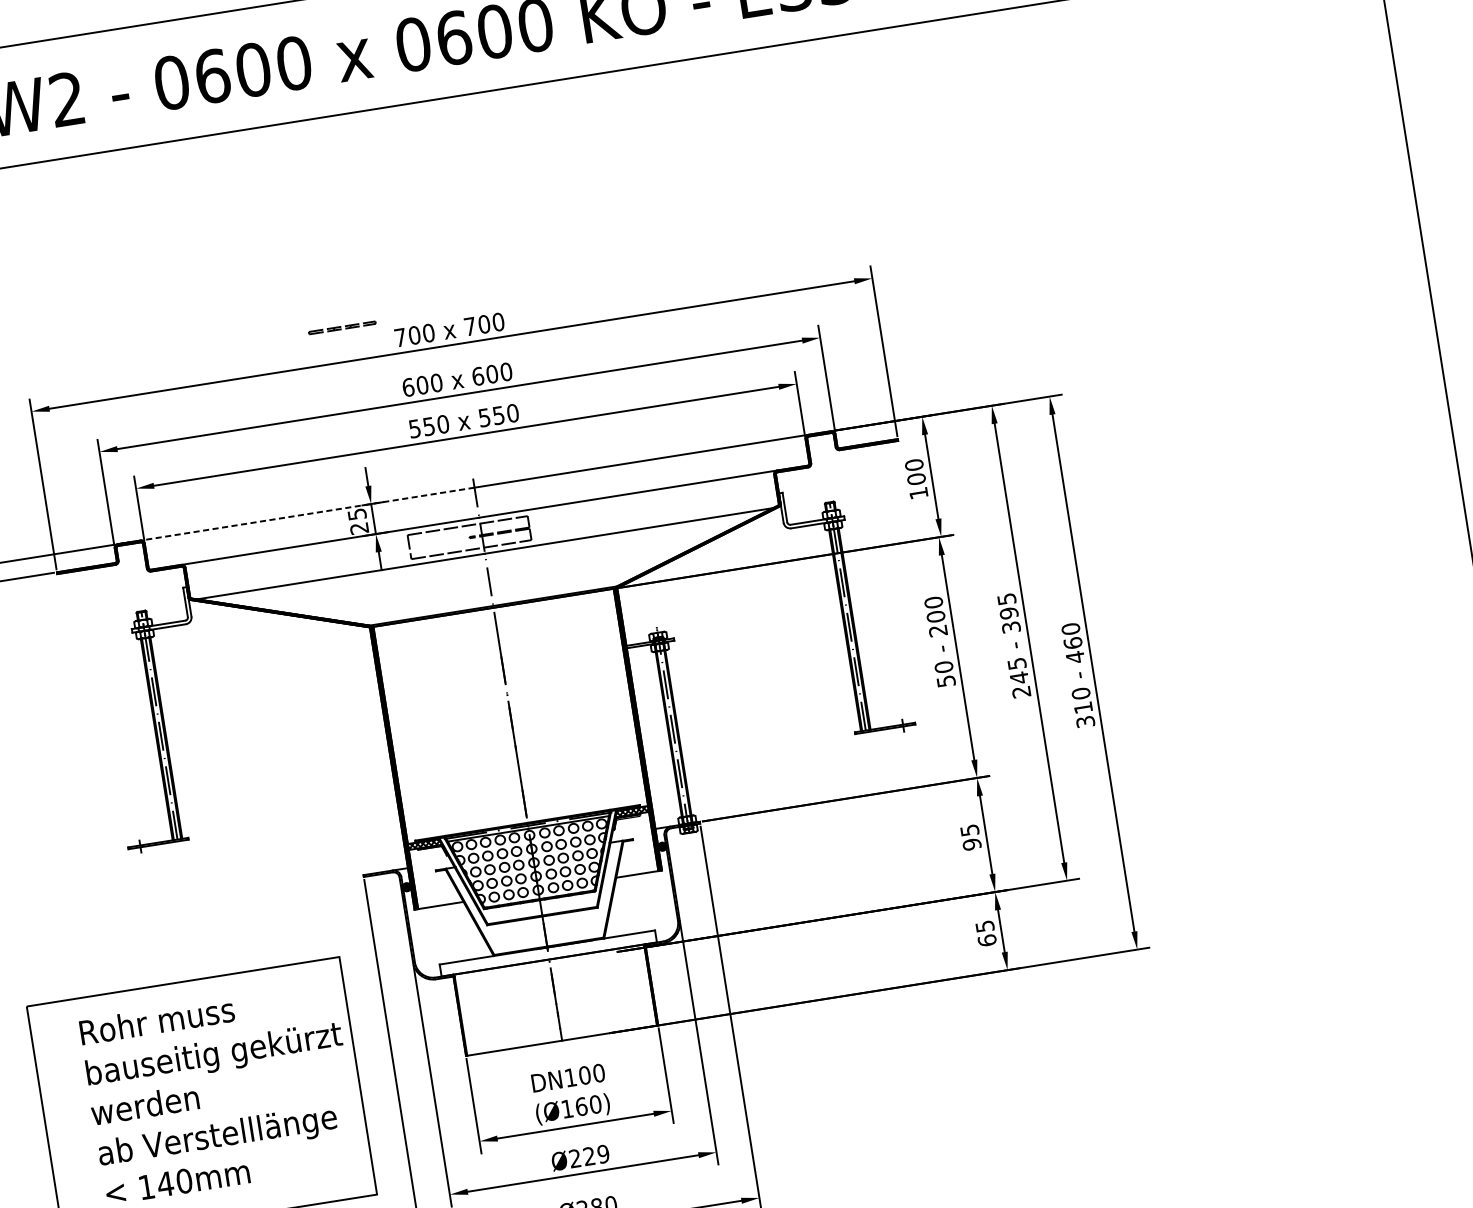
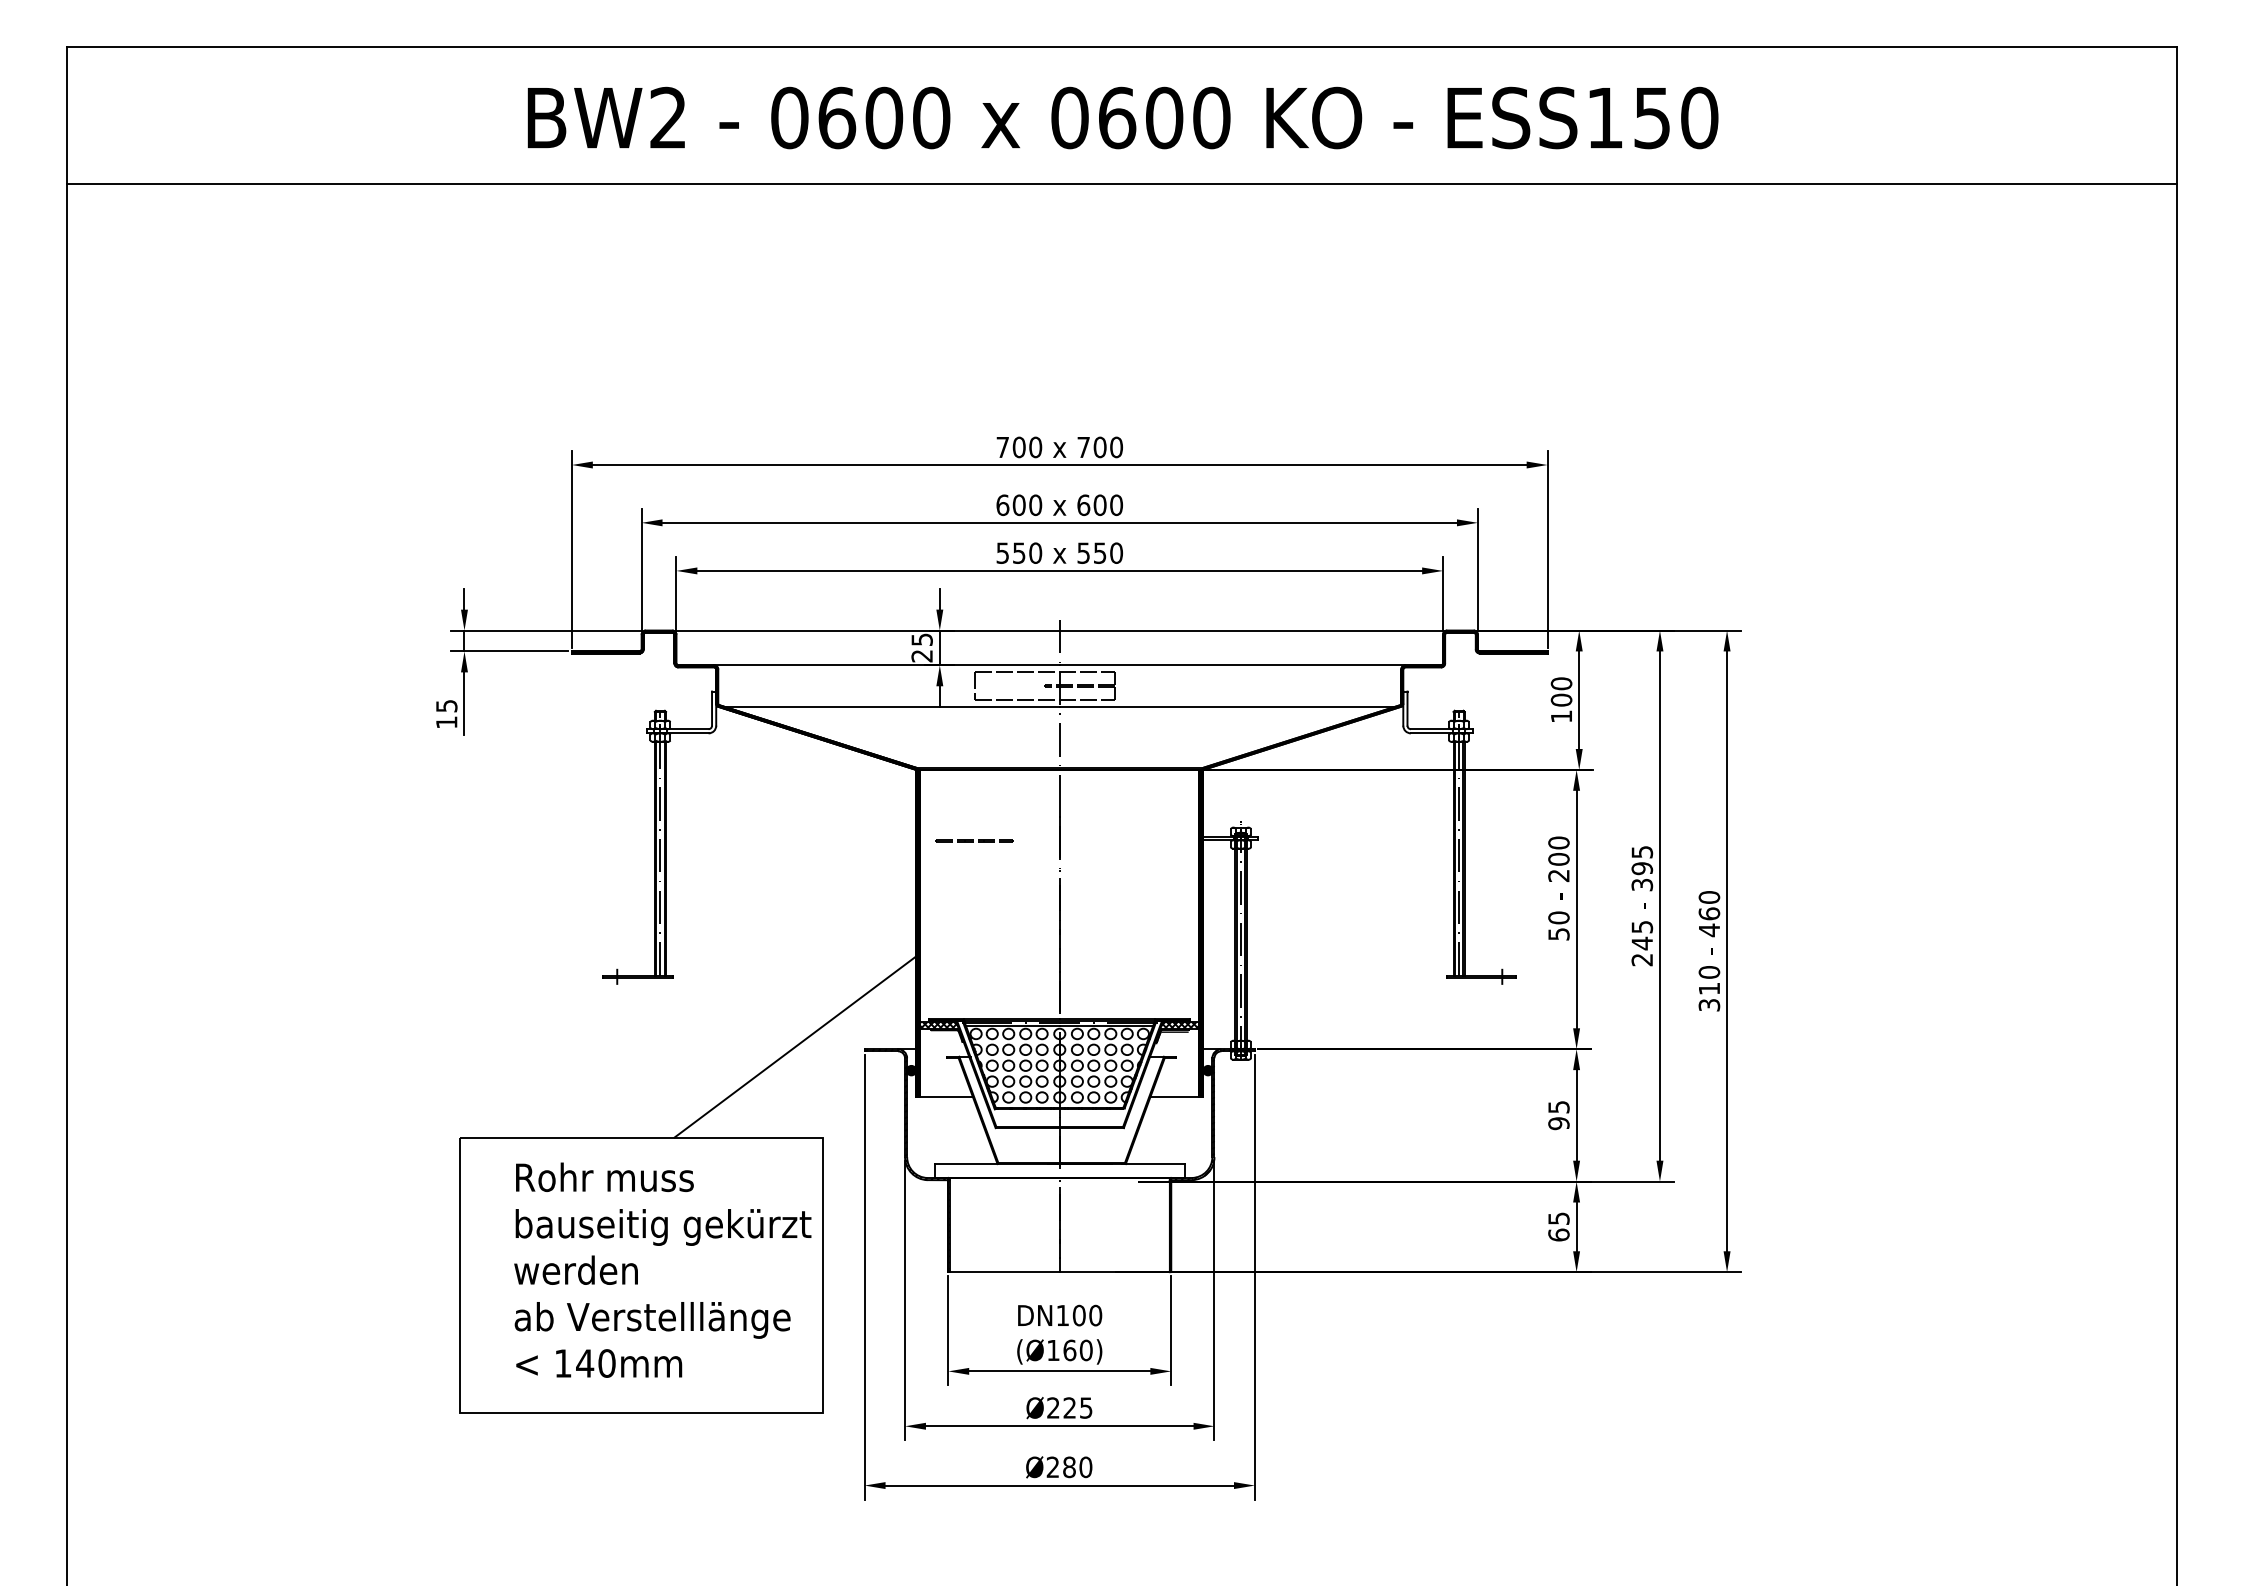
line: (341, 327) -> (973, 840), moved
line: (295, 515) -> (852, 630), dashed -> solid
line: (304, 881) -> (796, 1045), added
text: (602, 1153) -> (1085, 1407), Ø229 -> Ø225

